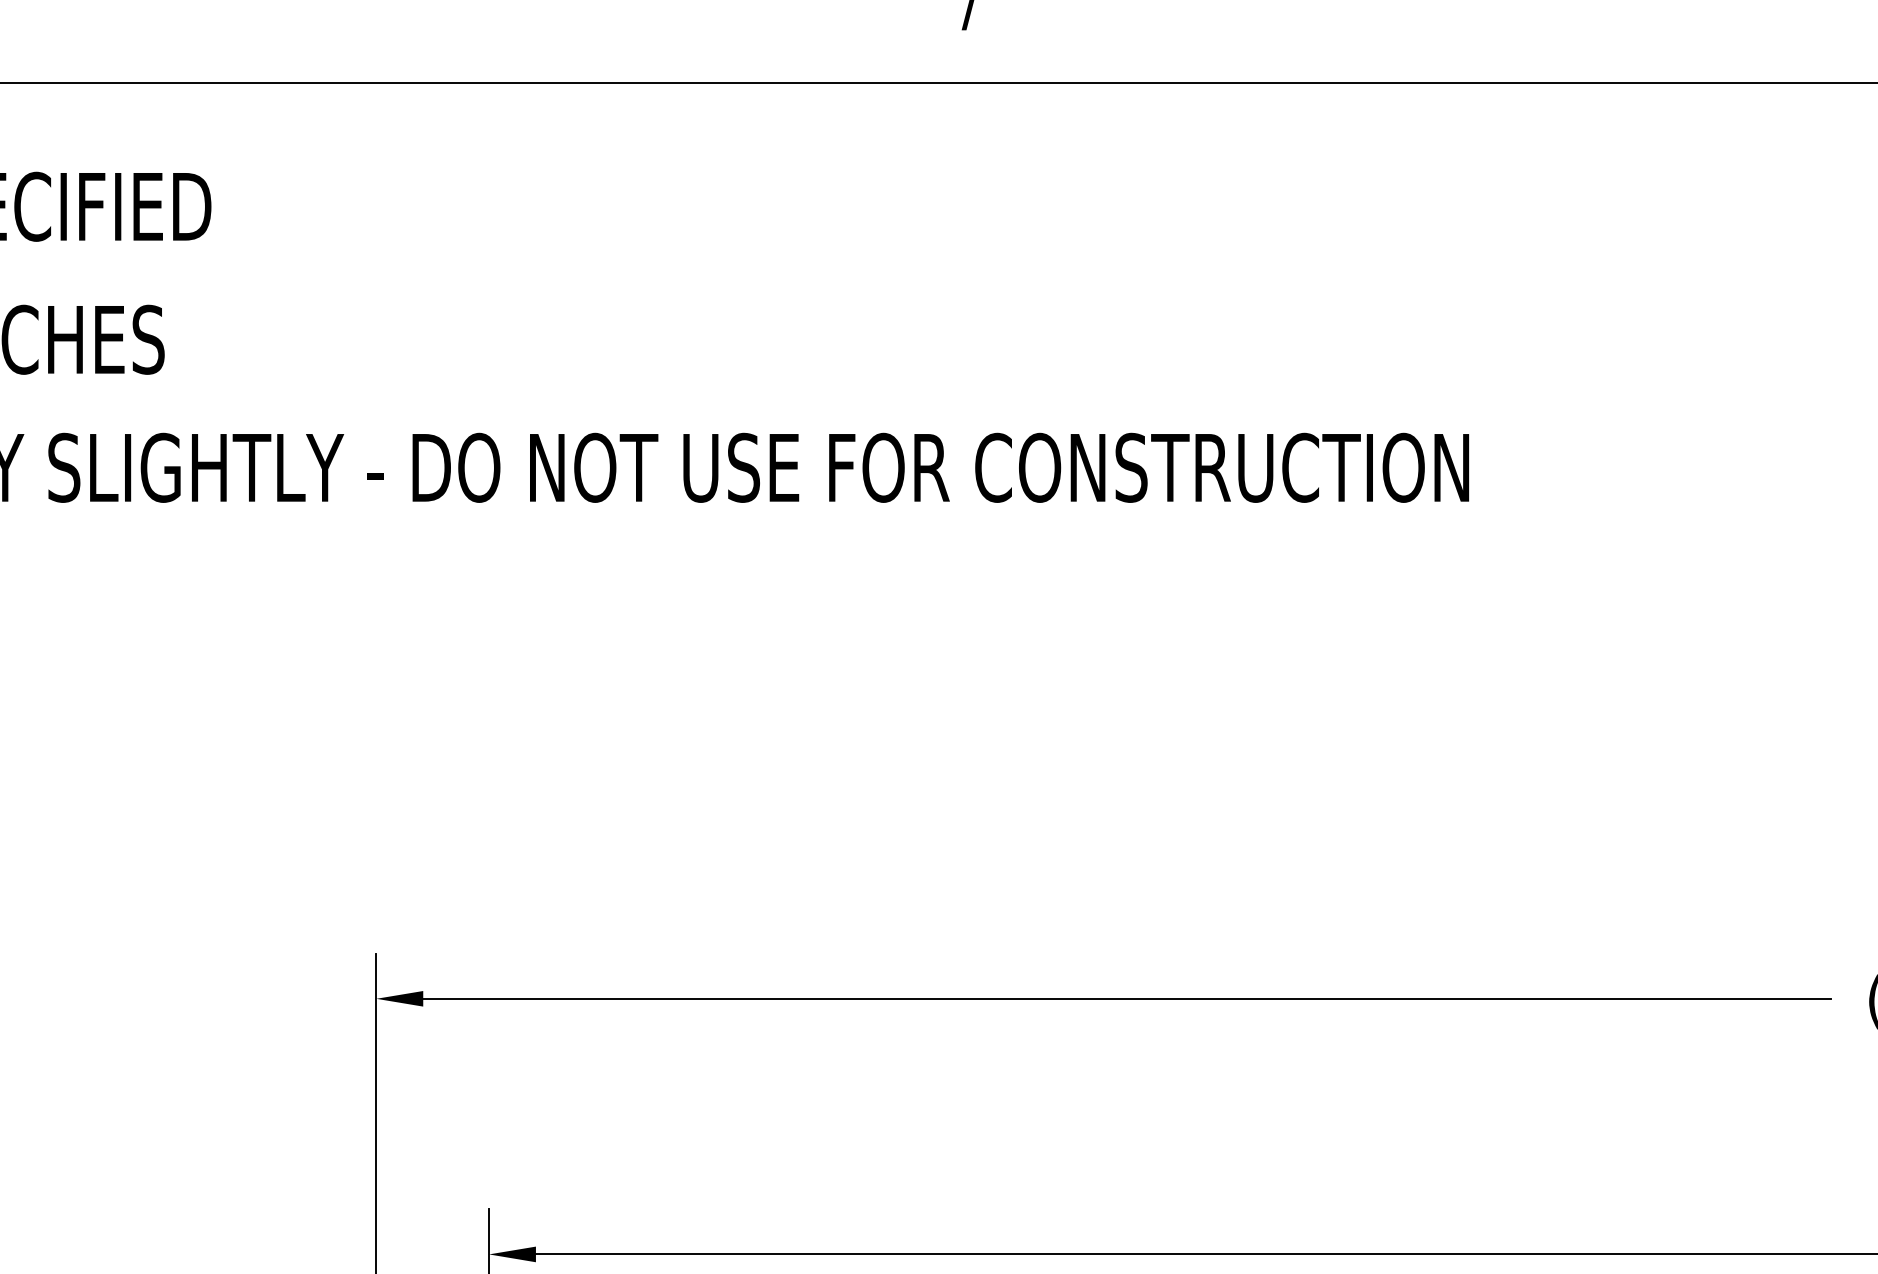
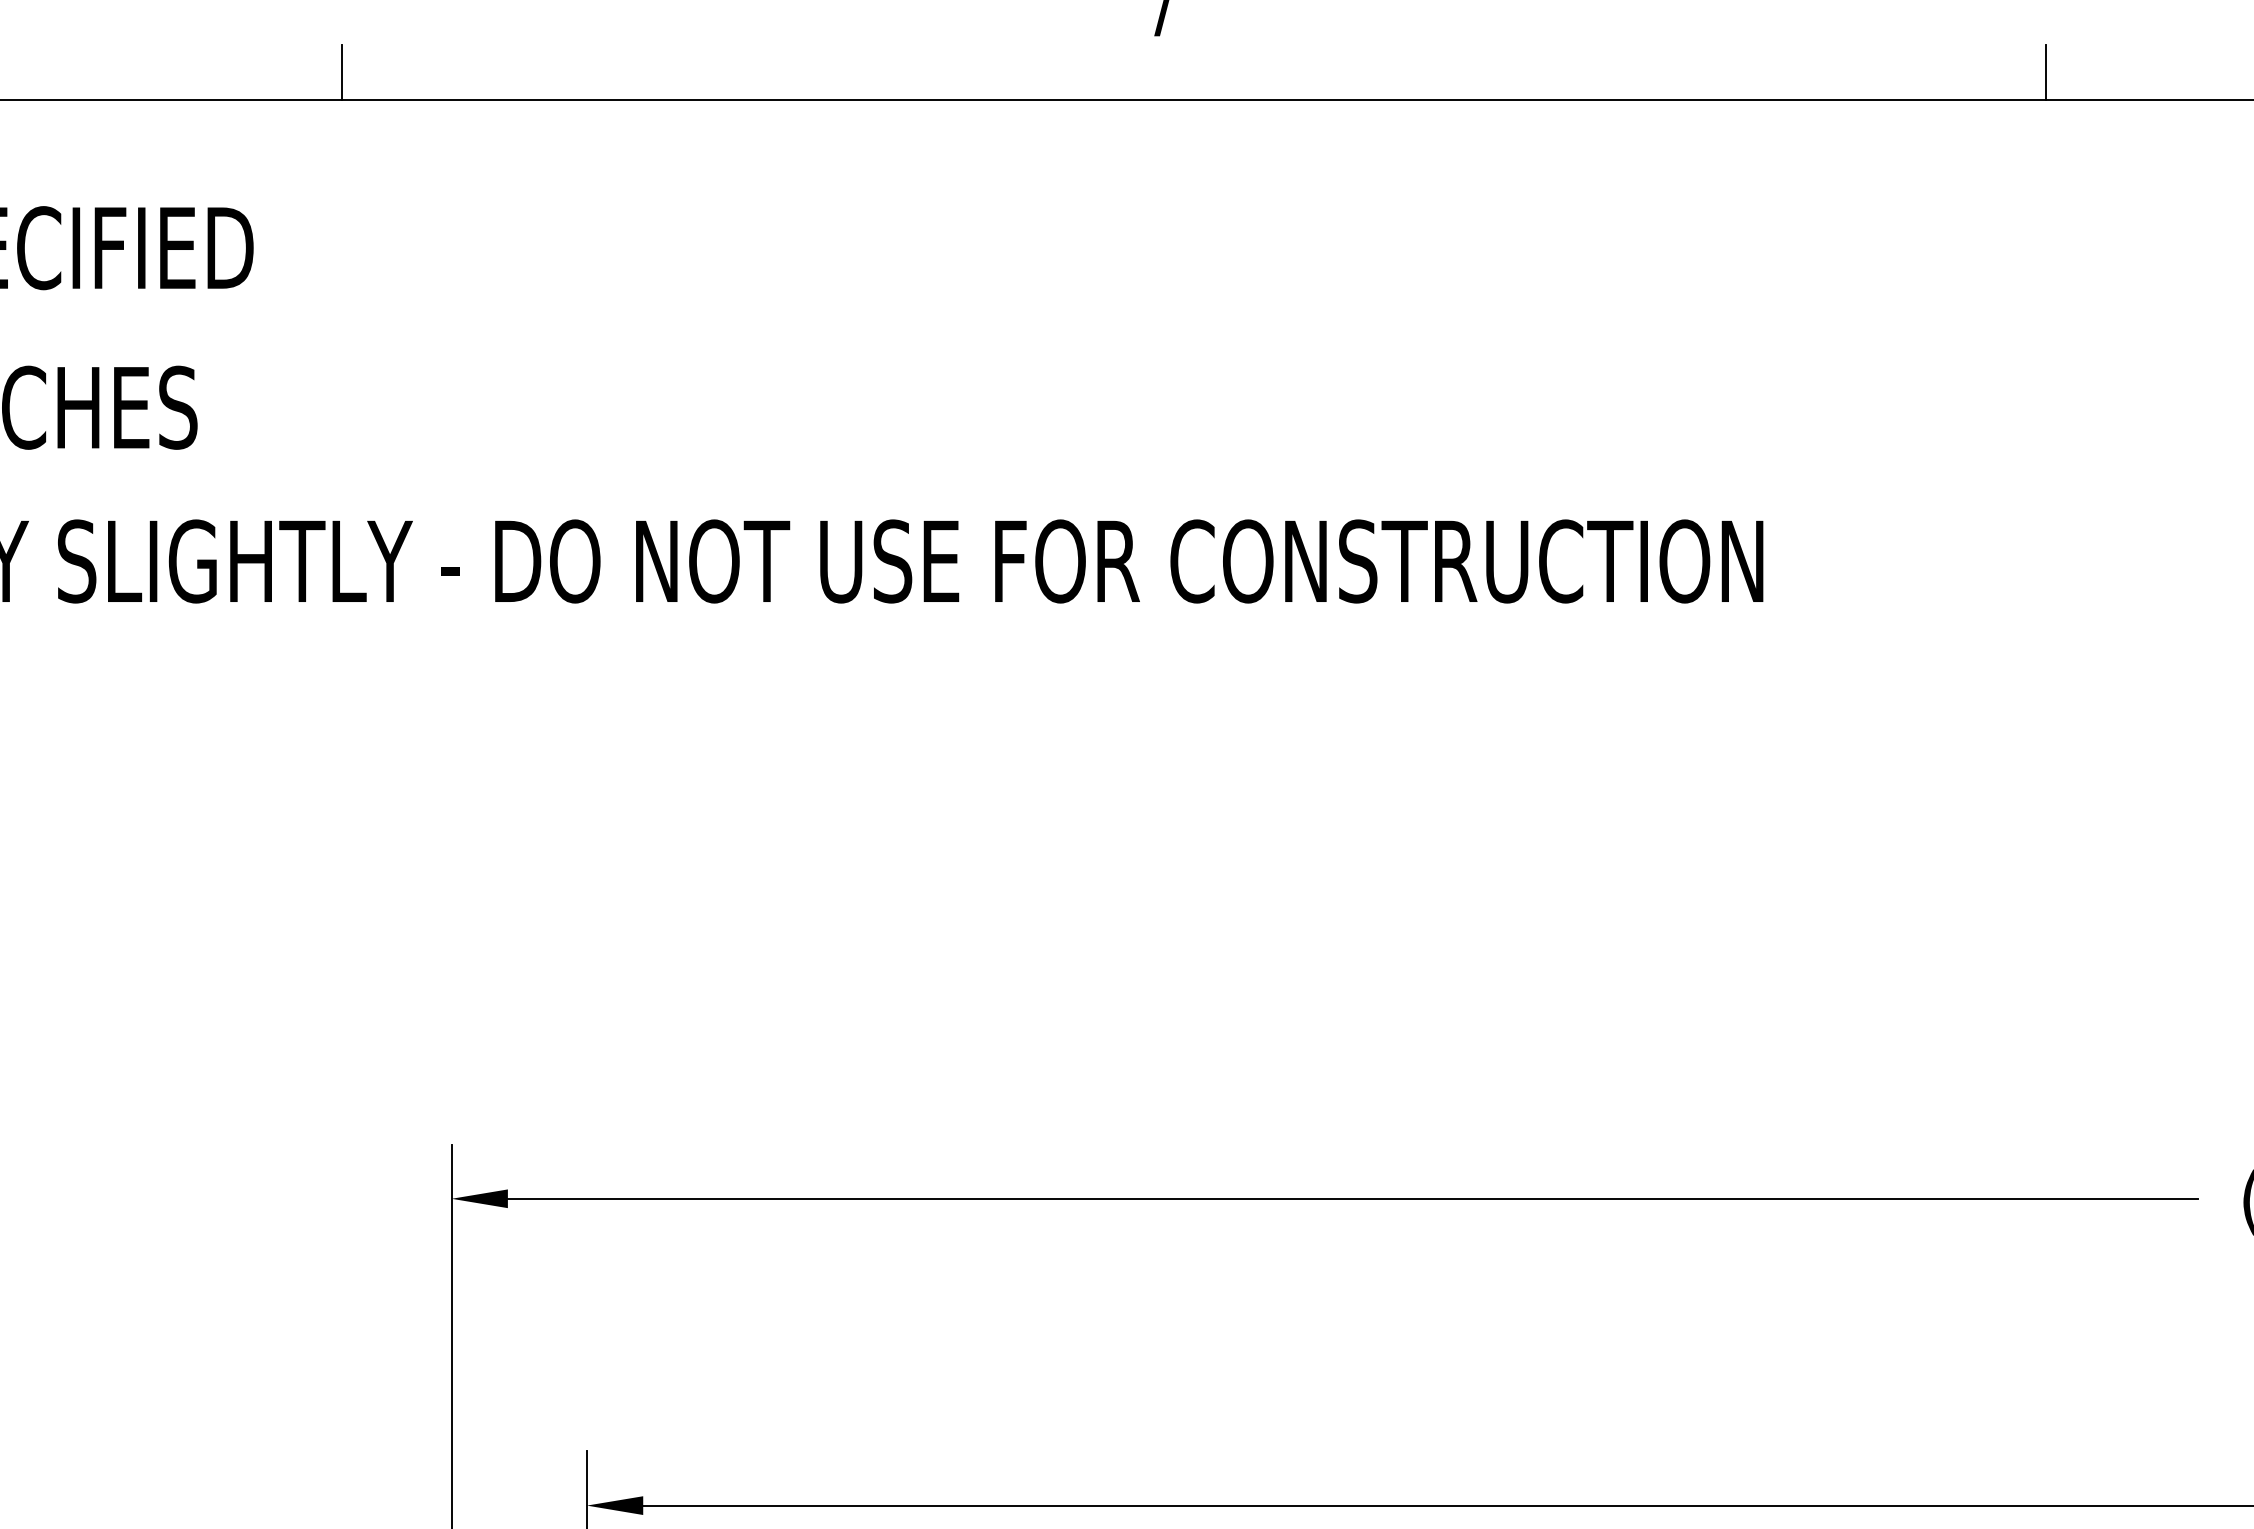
line: (284, 60) -> (341, 72), added
line: (1705, 60) -> (2046, 72), added

